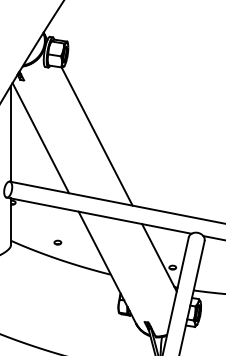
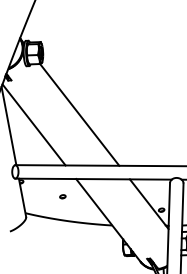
part: (57, 242) -> (62, 196), moved

